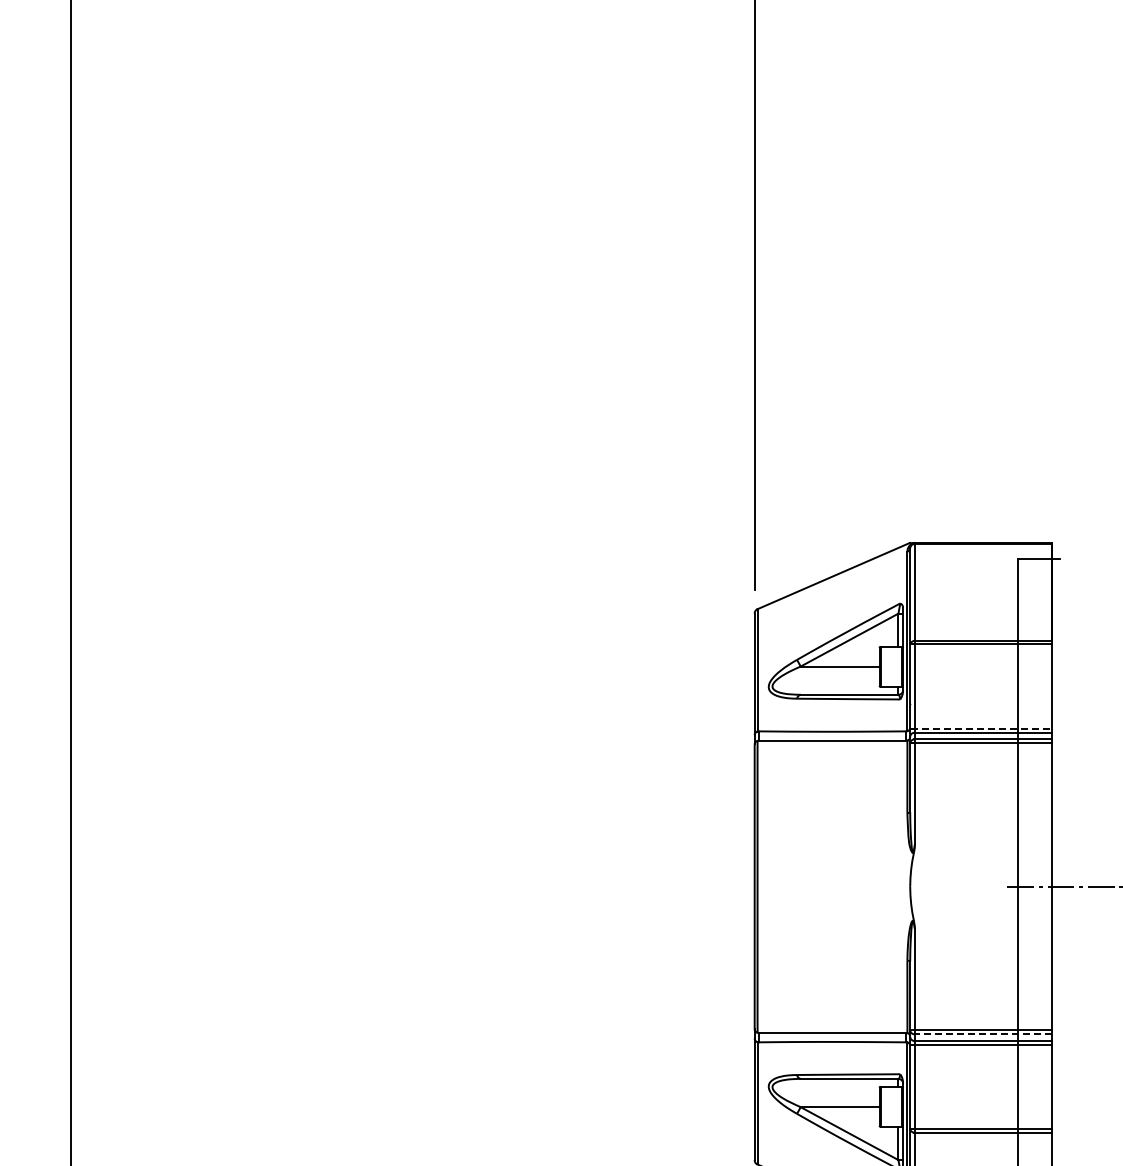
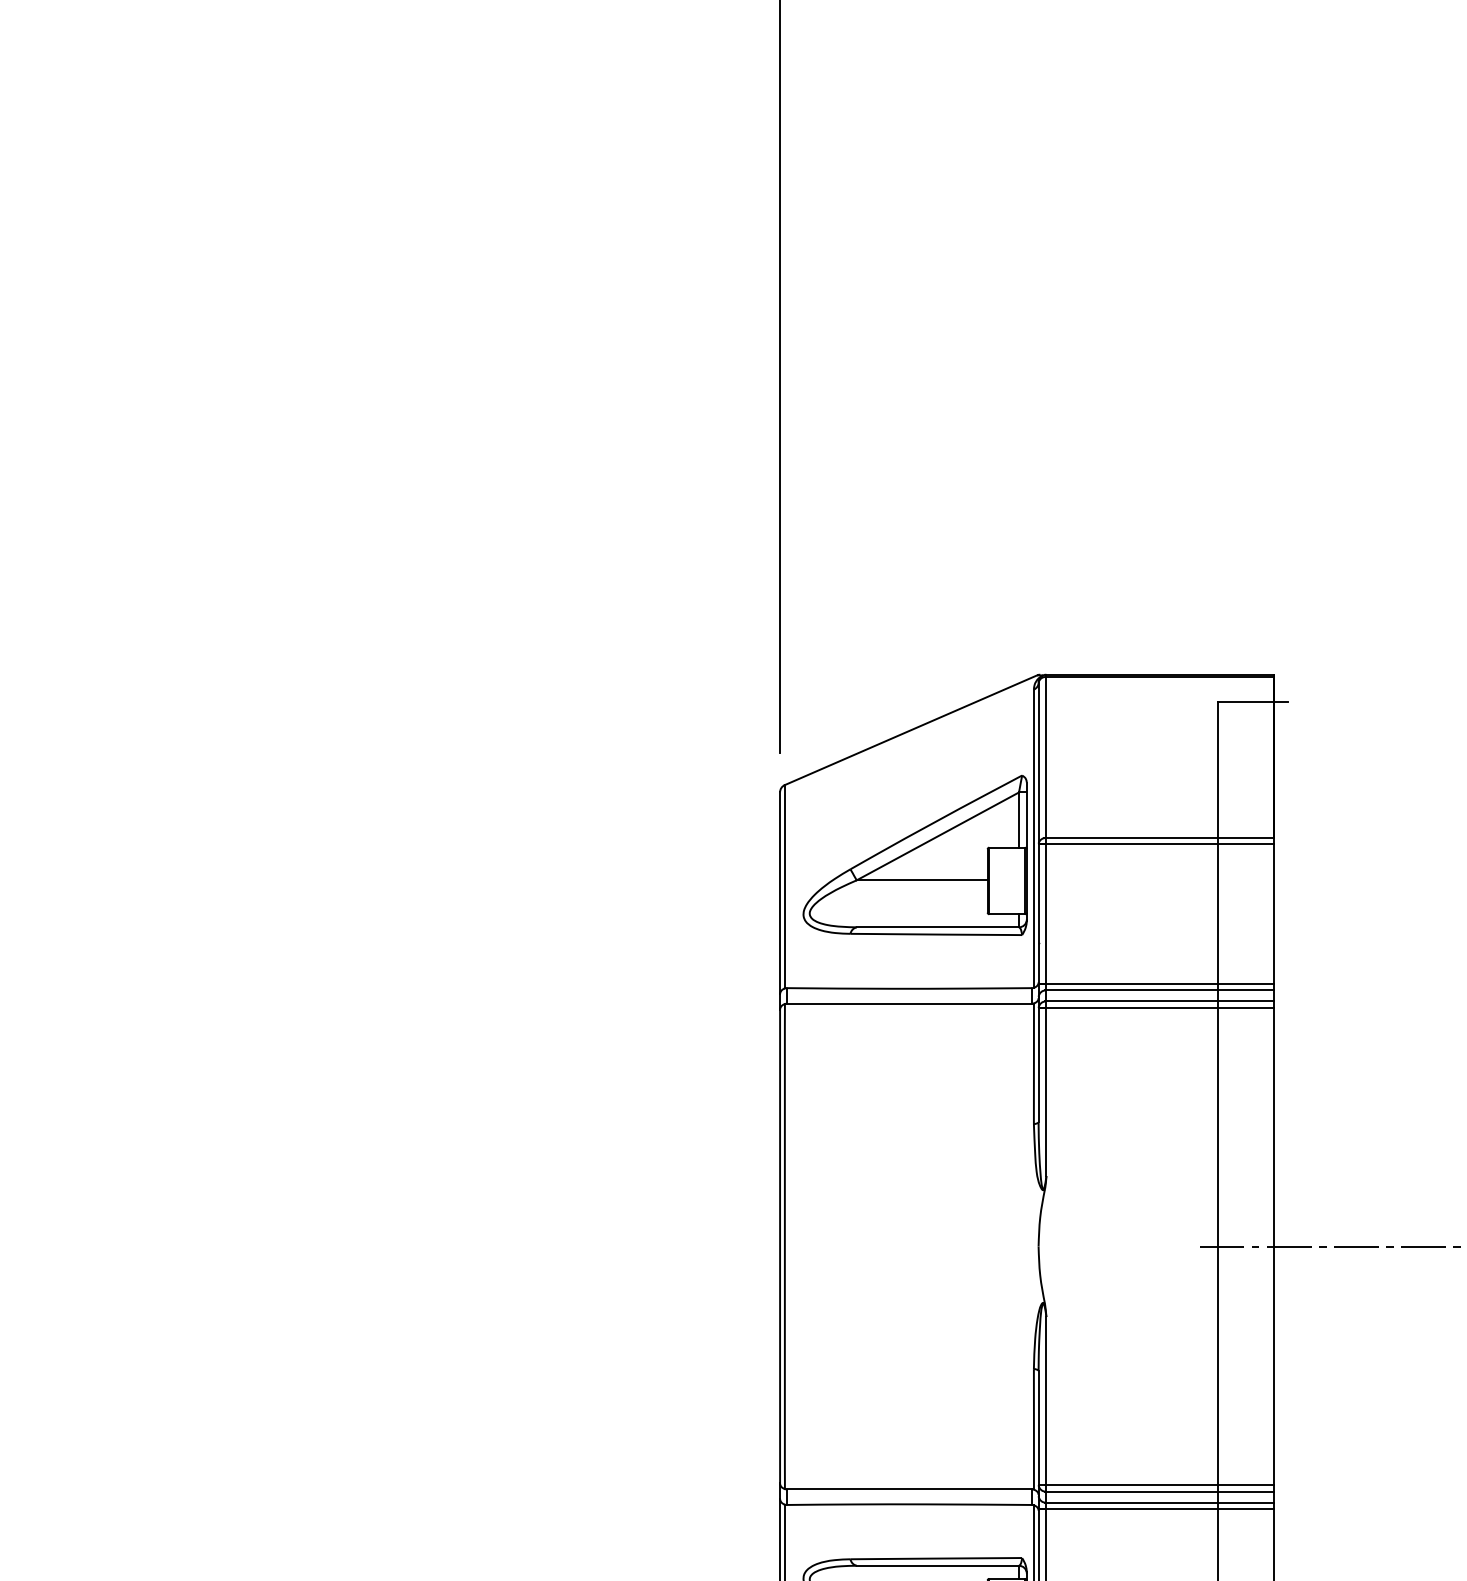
line: (981, 728) -> (1157, 983), dashed -> solid
line: (982, 1034) -> (1158, 1491), dashed -> solid

